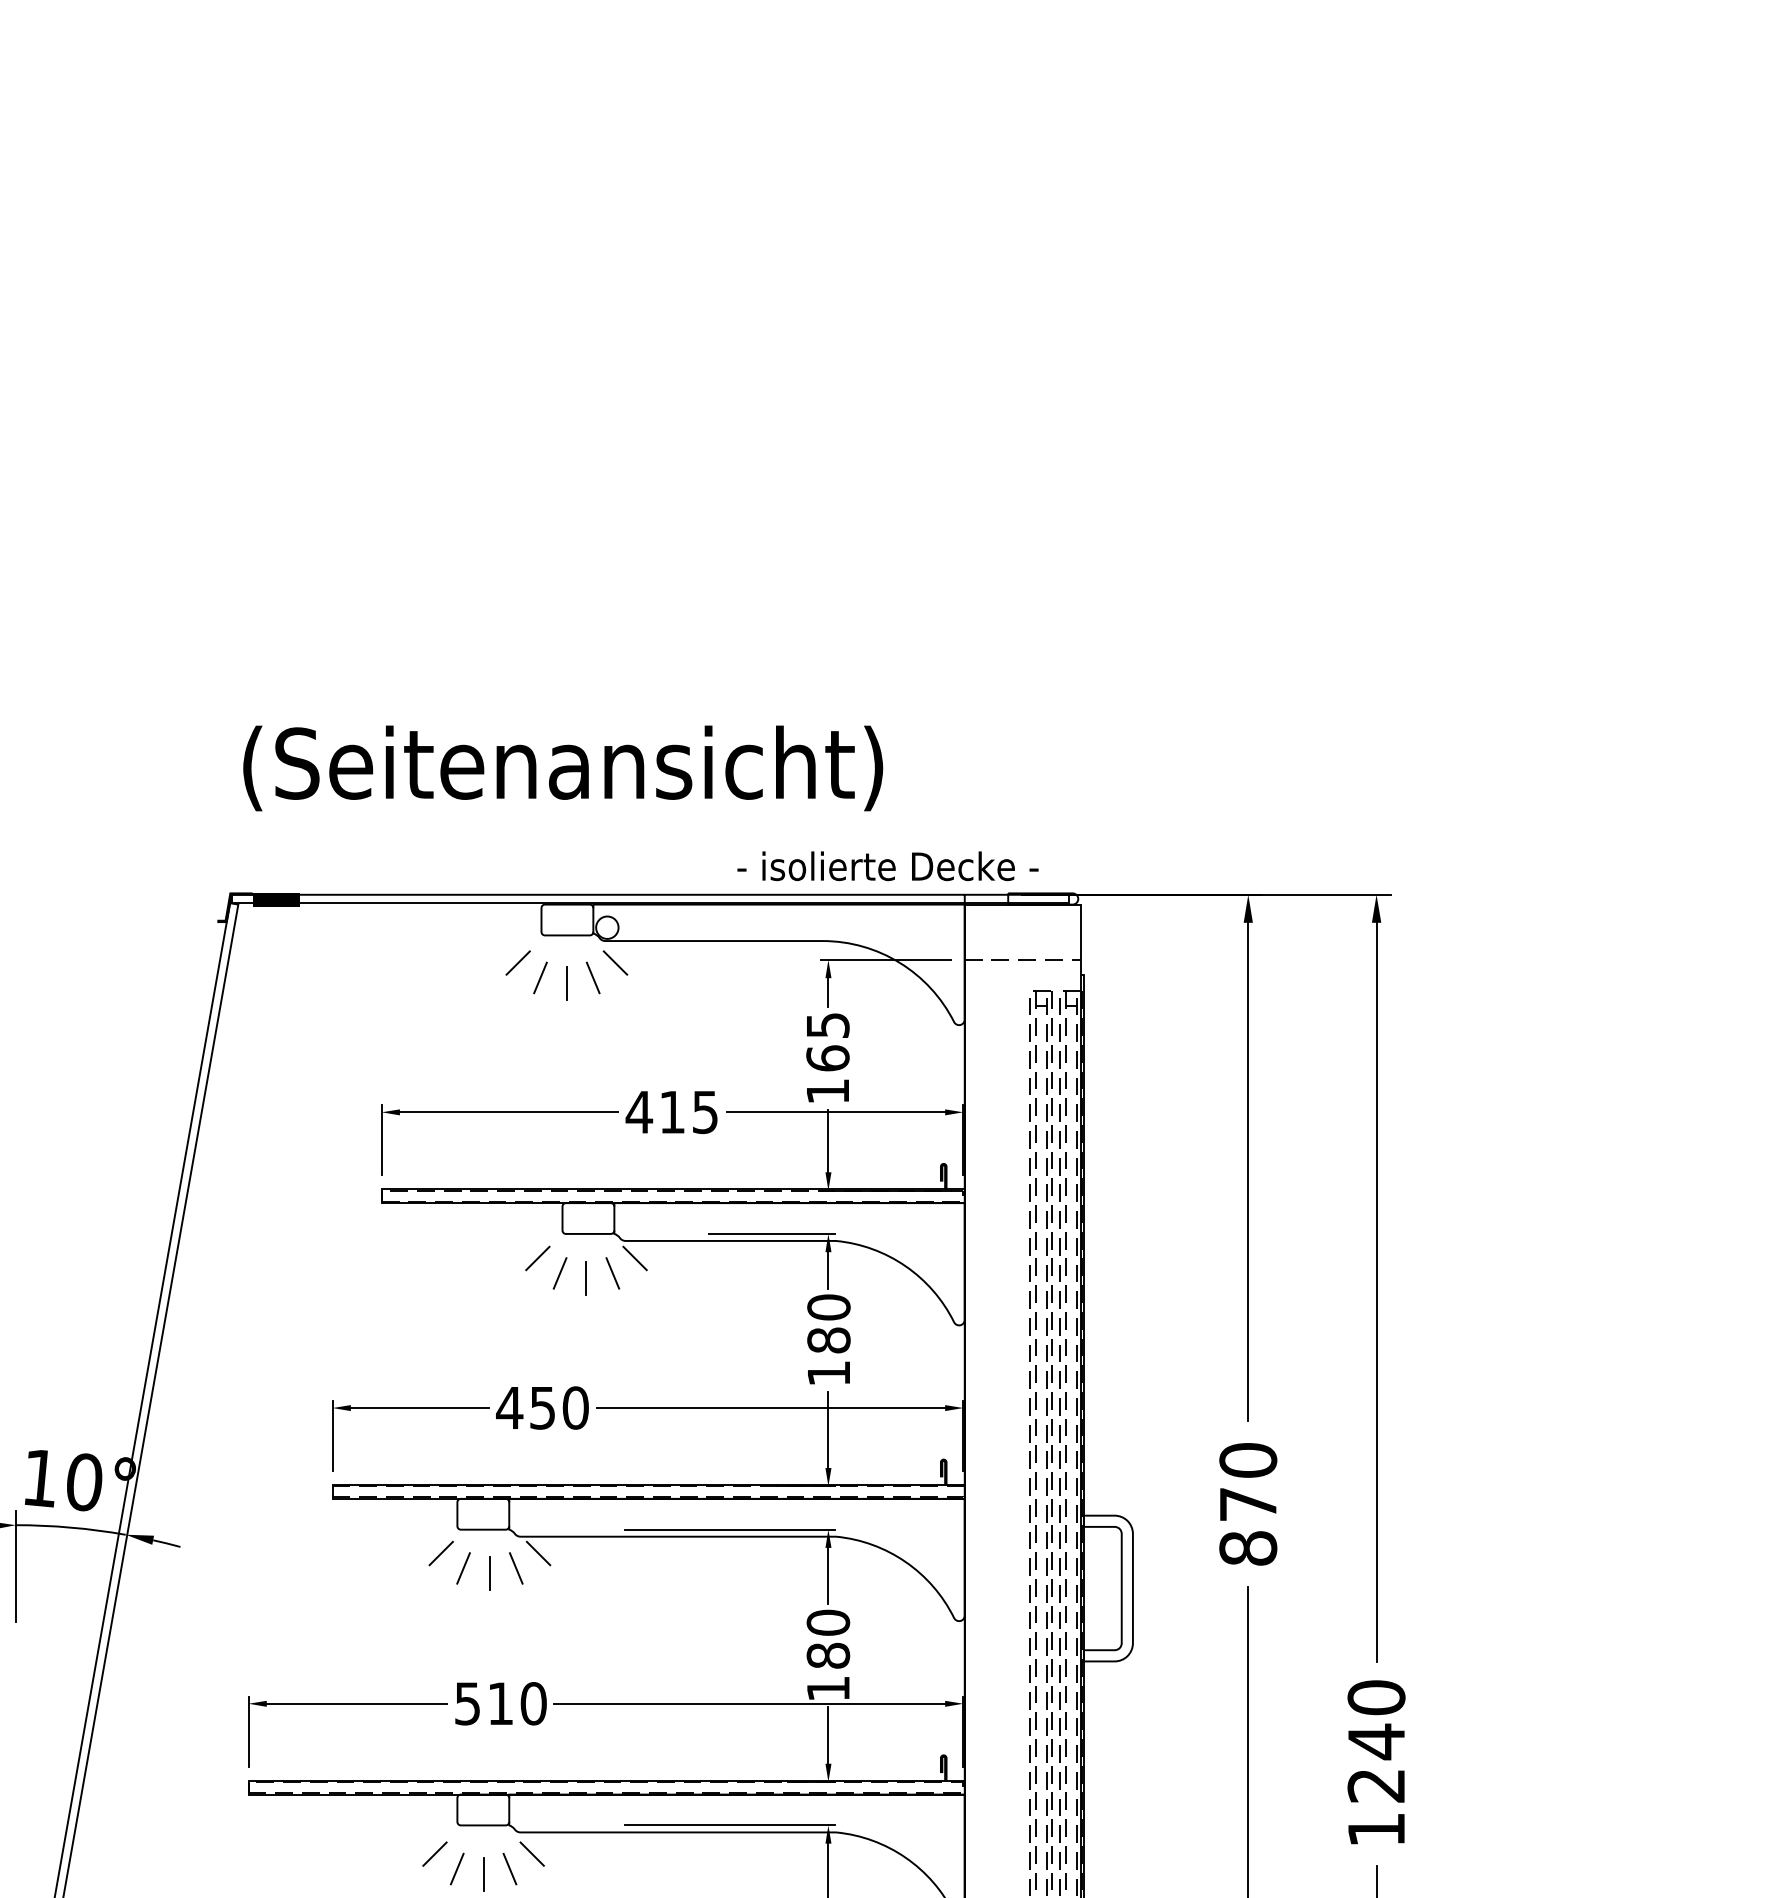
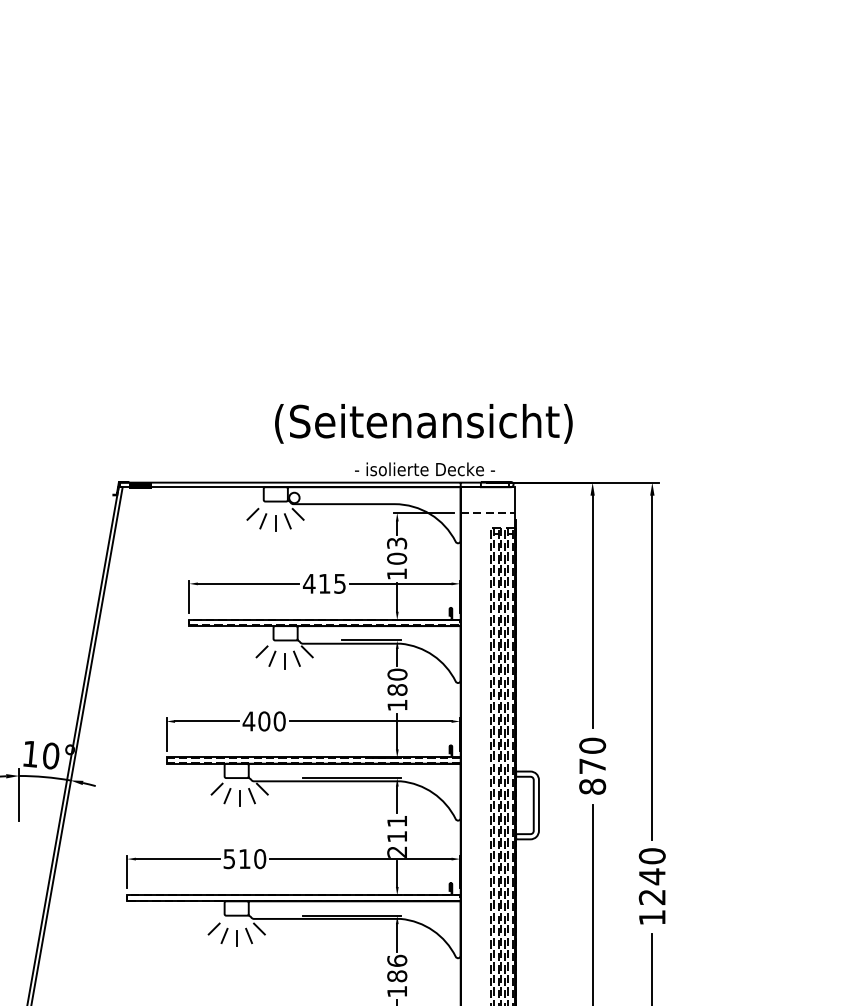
text: (562, 767) -> (423, 423), moved
text: (826, 1040) -> (396, 550), 165 -> 103
text: (543, 1408) -> (264, 721), 450 -> 400
text: (828, 1655) -> (397, 836), 180 -> 211

